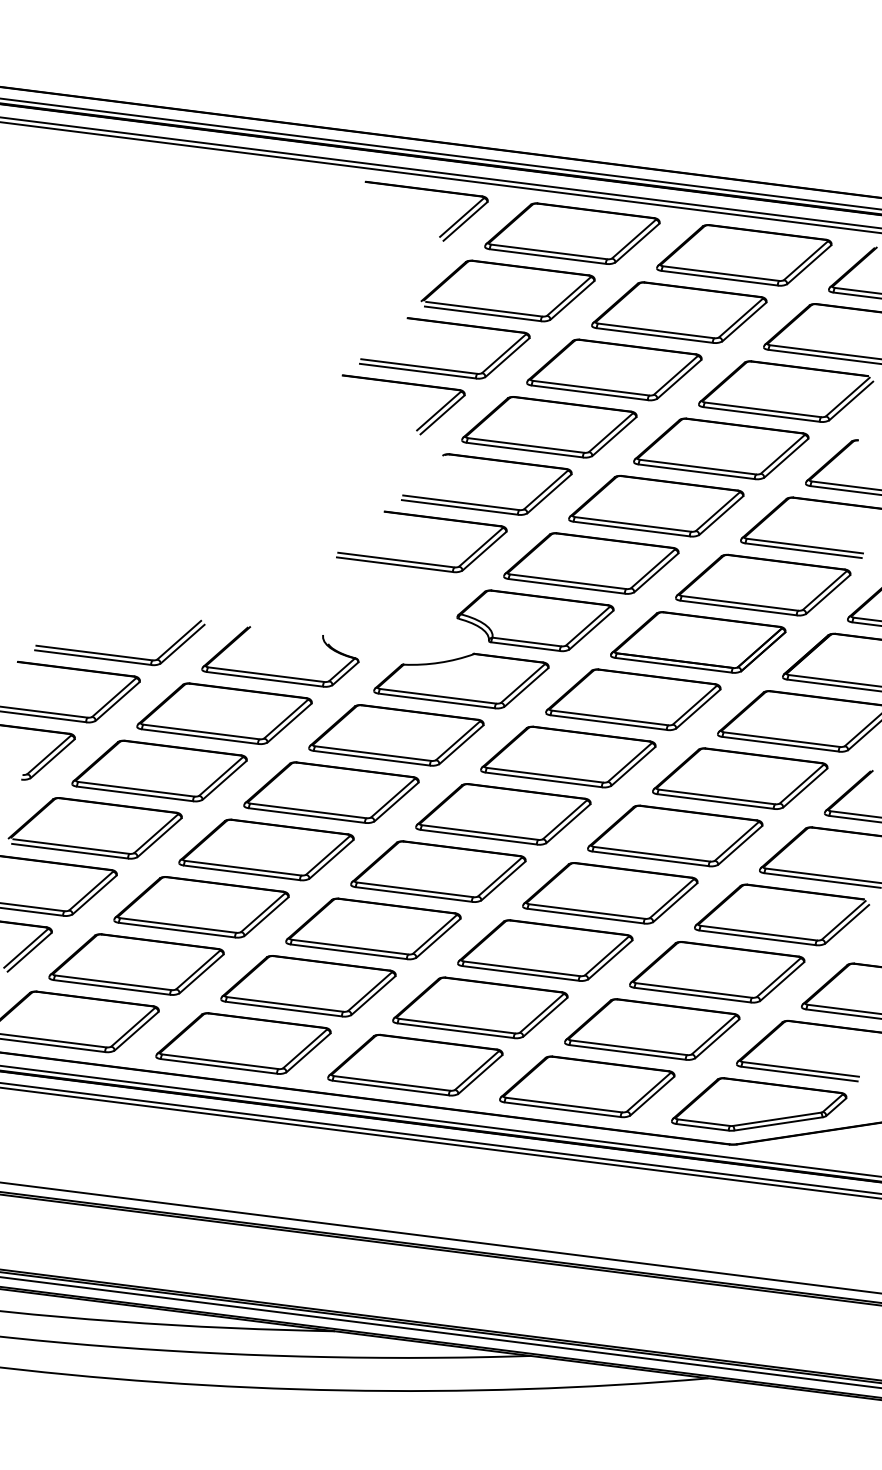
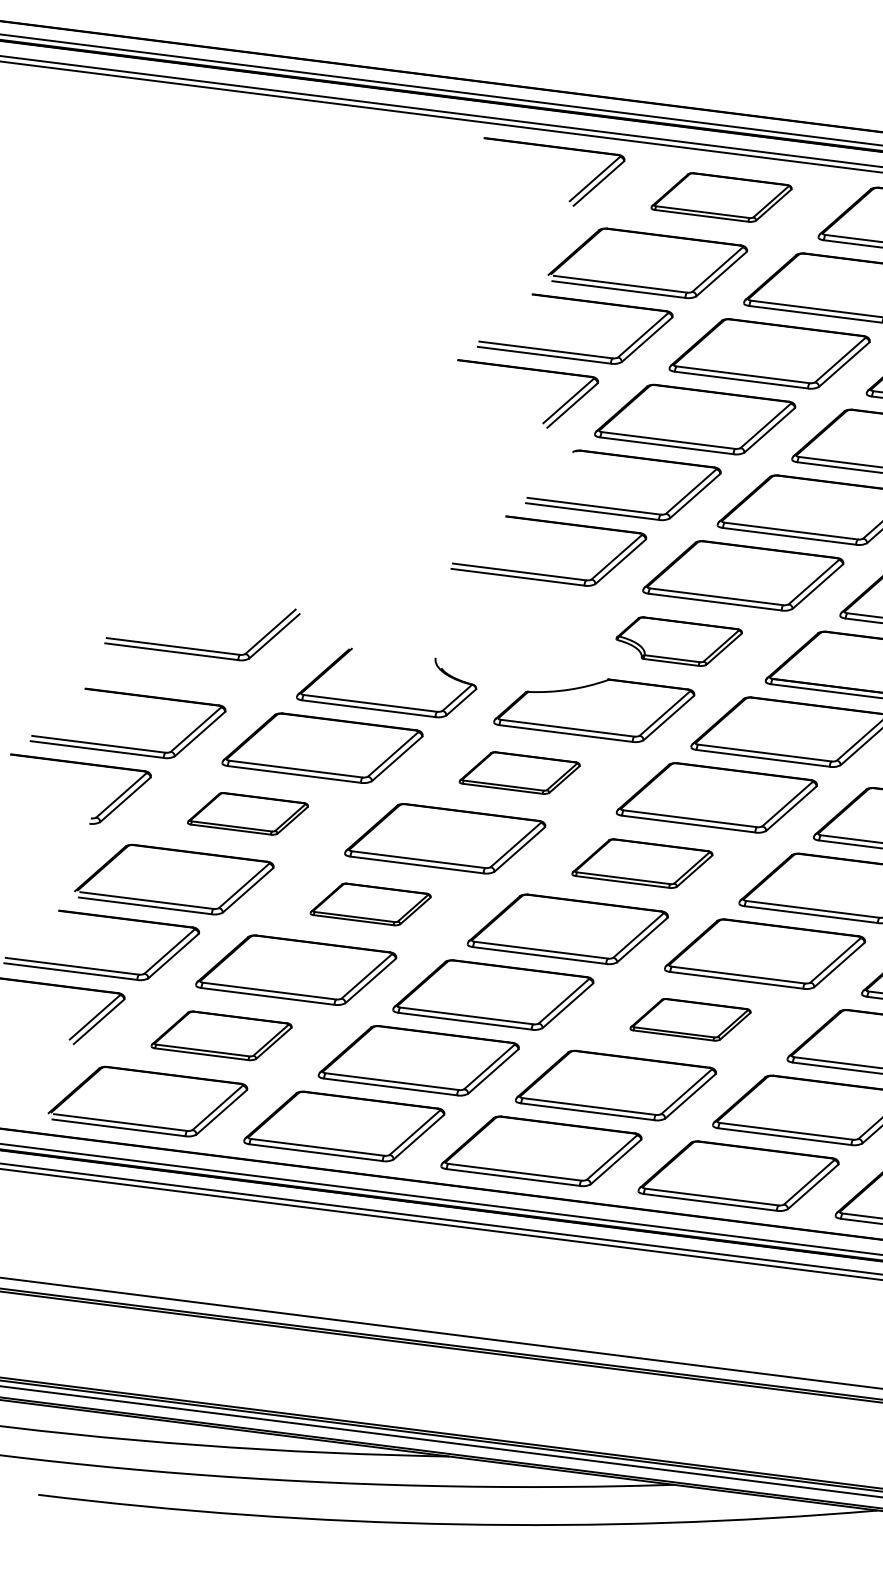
part: (572, 233) -> (721, 197), size x0.7
part: (535, 620) -> (679, 641), size x0.7
part: (116, 654) -> (198, 648), moved
part: (396, 735) -> (519, 773), size x0.6
part: (159, 770) -> (247, 813), size x0.6
part: (503, 814) -> (642, 863), size x0.7
part: (266, 849) -> (370, 903), size x0.6
part: (545, 950) -> (690, 1019), size x0.6
part: (136, 964) -> (221, 1035), size x0.7

